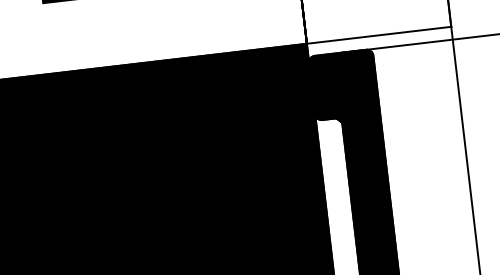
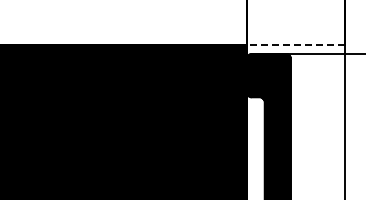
line: (379, 35) -> (296, 45), solid -> dashed

